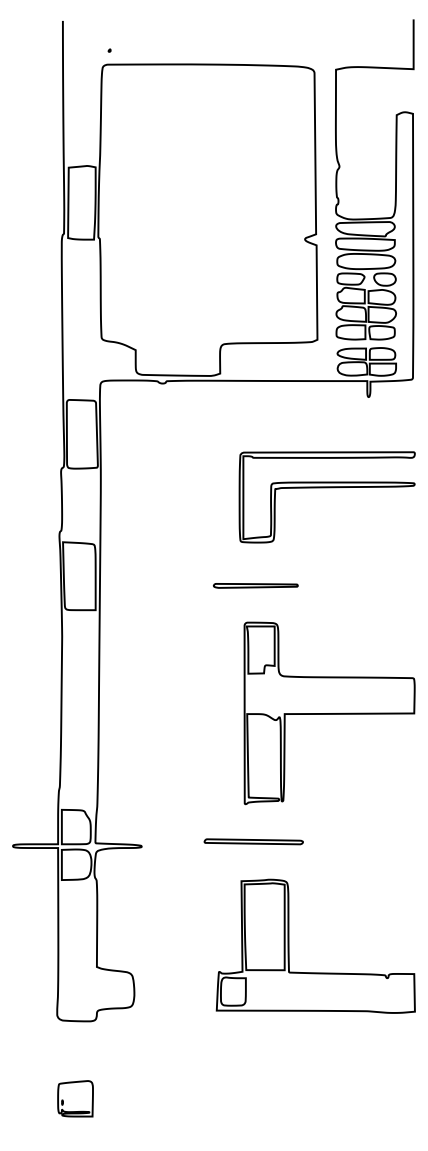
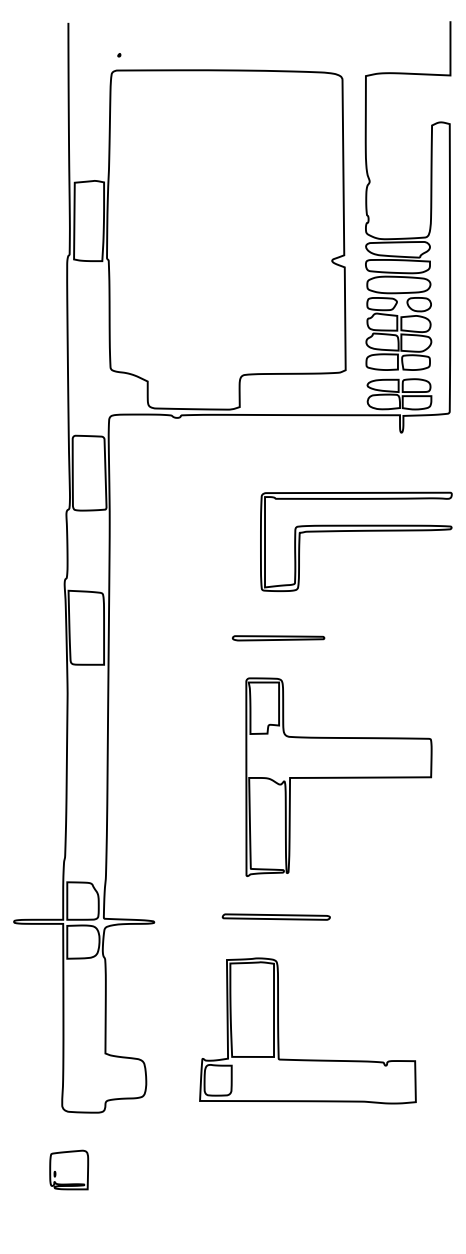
part: (329, 712) -> (338, 776), moved
part: (289, 945) -> (279, 1030), moved
part: (75, 1098) -> (69, 1169), moved

